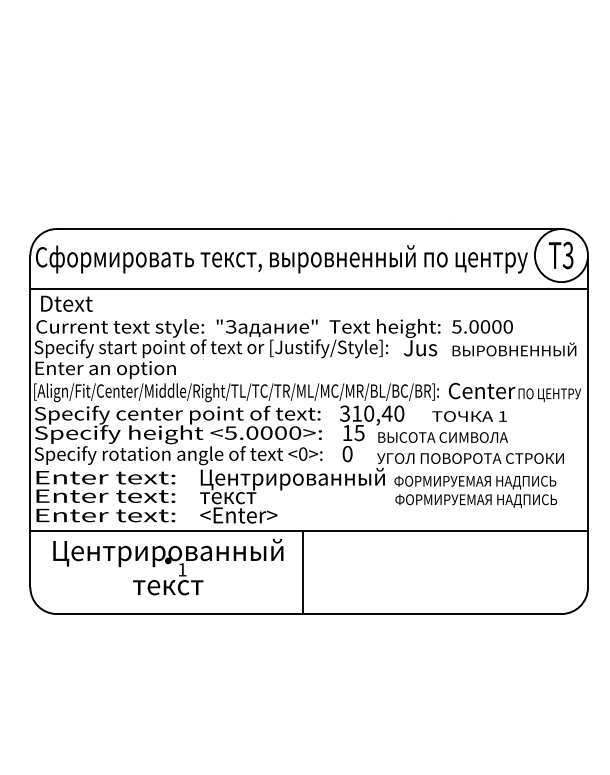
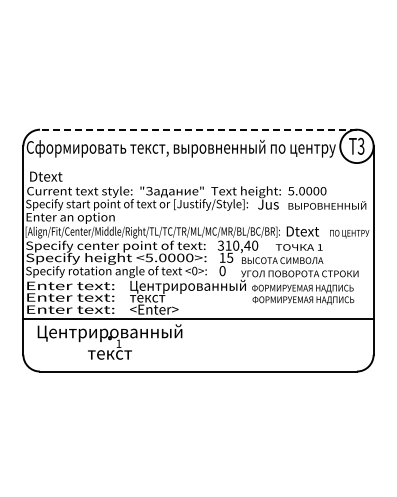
line: (309, 228) -> (198, 129), solid -> dashed
line: (309, 289) -> (198, 167), removed
text: (481, 391) -> (306, 231), Center -> Dtext
line: (302, 572) -> (194, 345), removed

